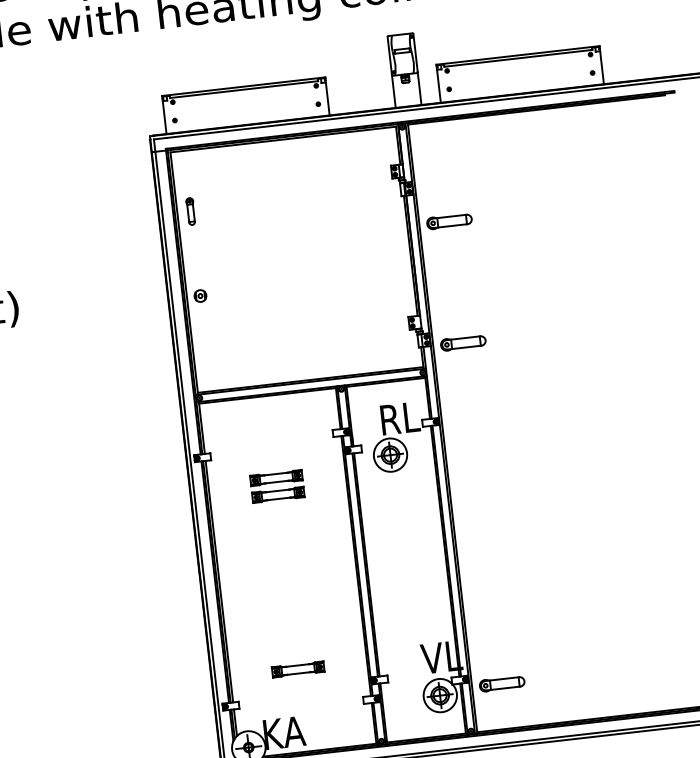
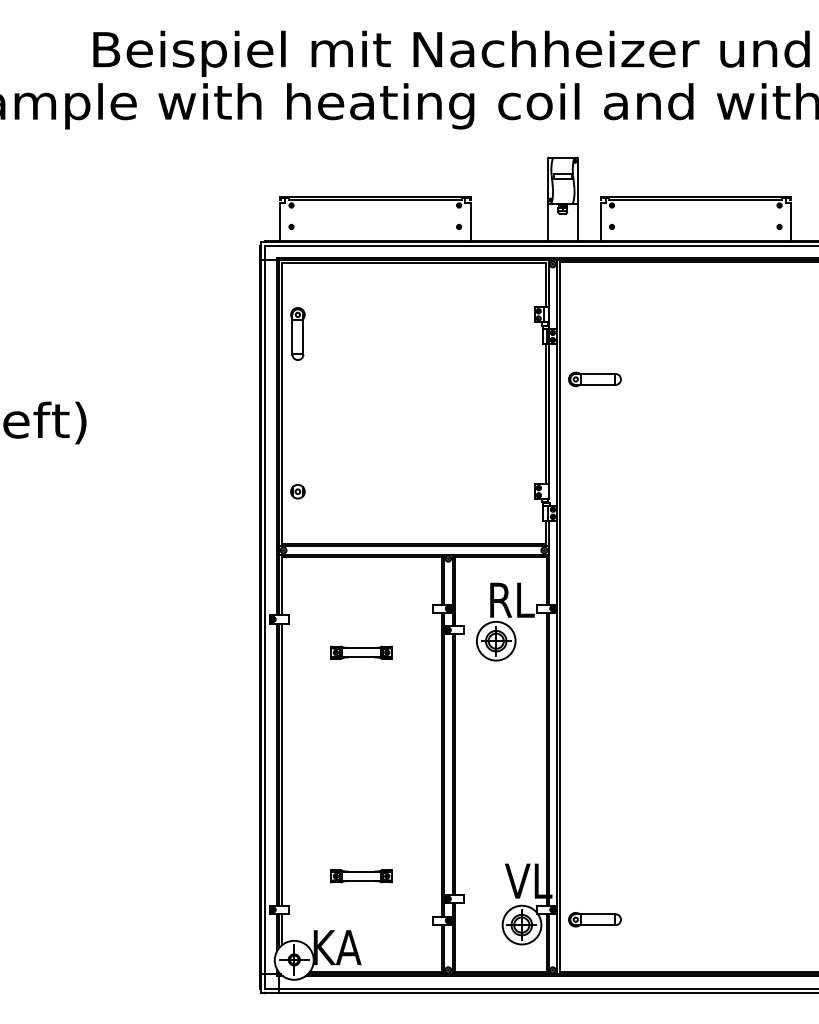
part: (190, 211) -> (297, 333), size x1.67
part: (200, 295) -> (297, 491), moved
part: (462, 343) -> (594, 521), removed
part: (278, 495) -> (361, 672), removed

